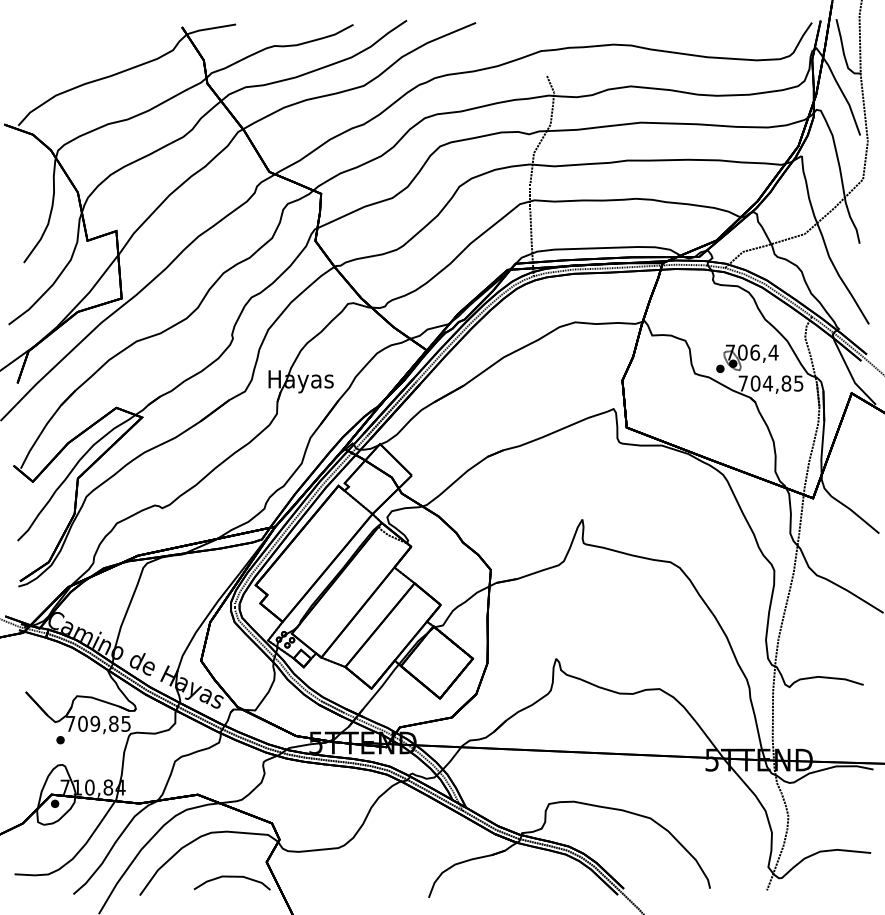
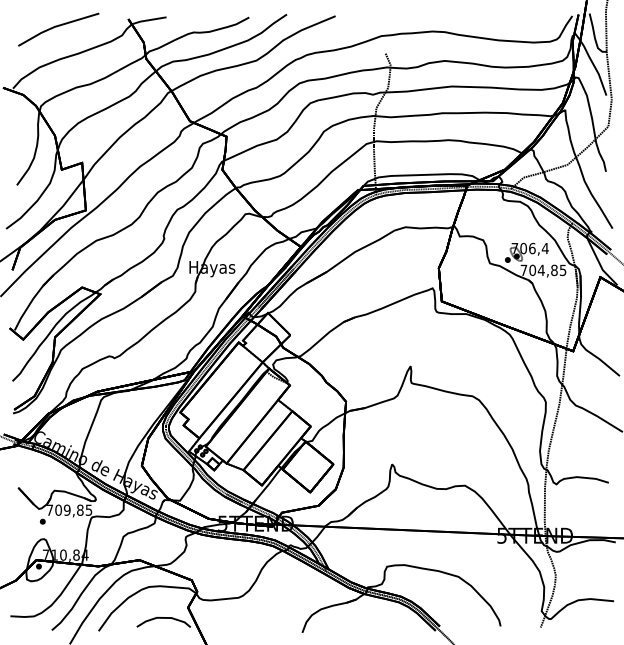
line: (80, 38) -> (56, 27), added

